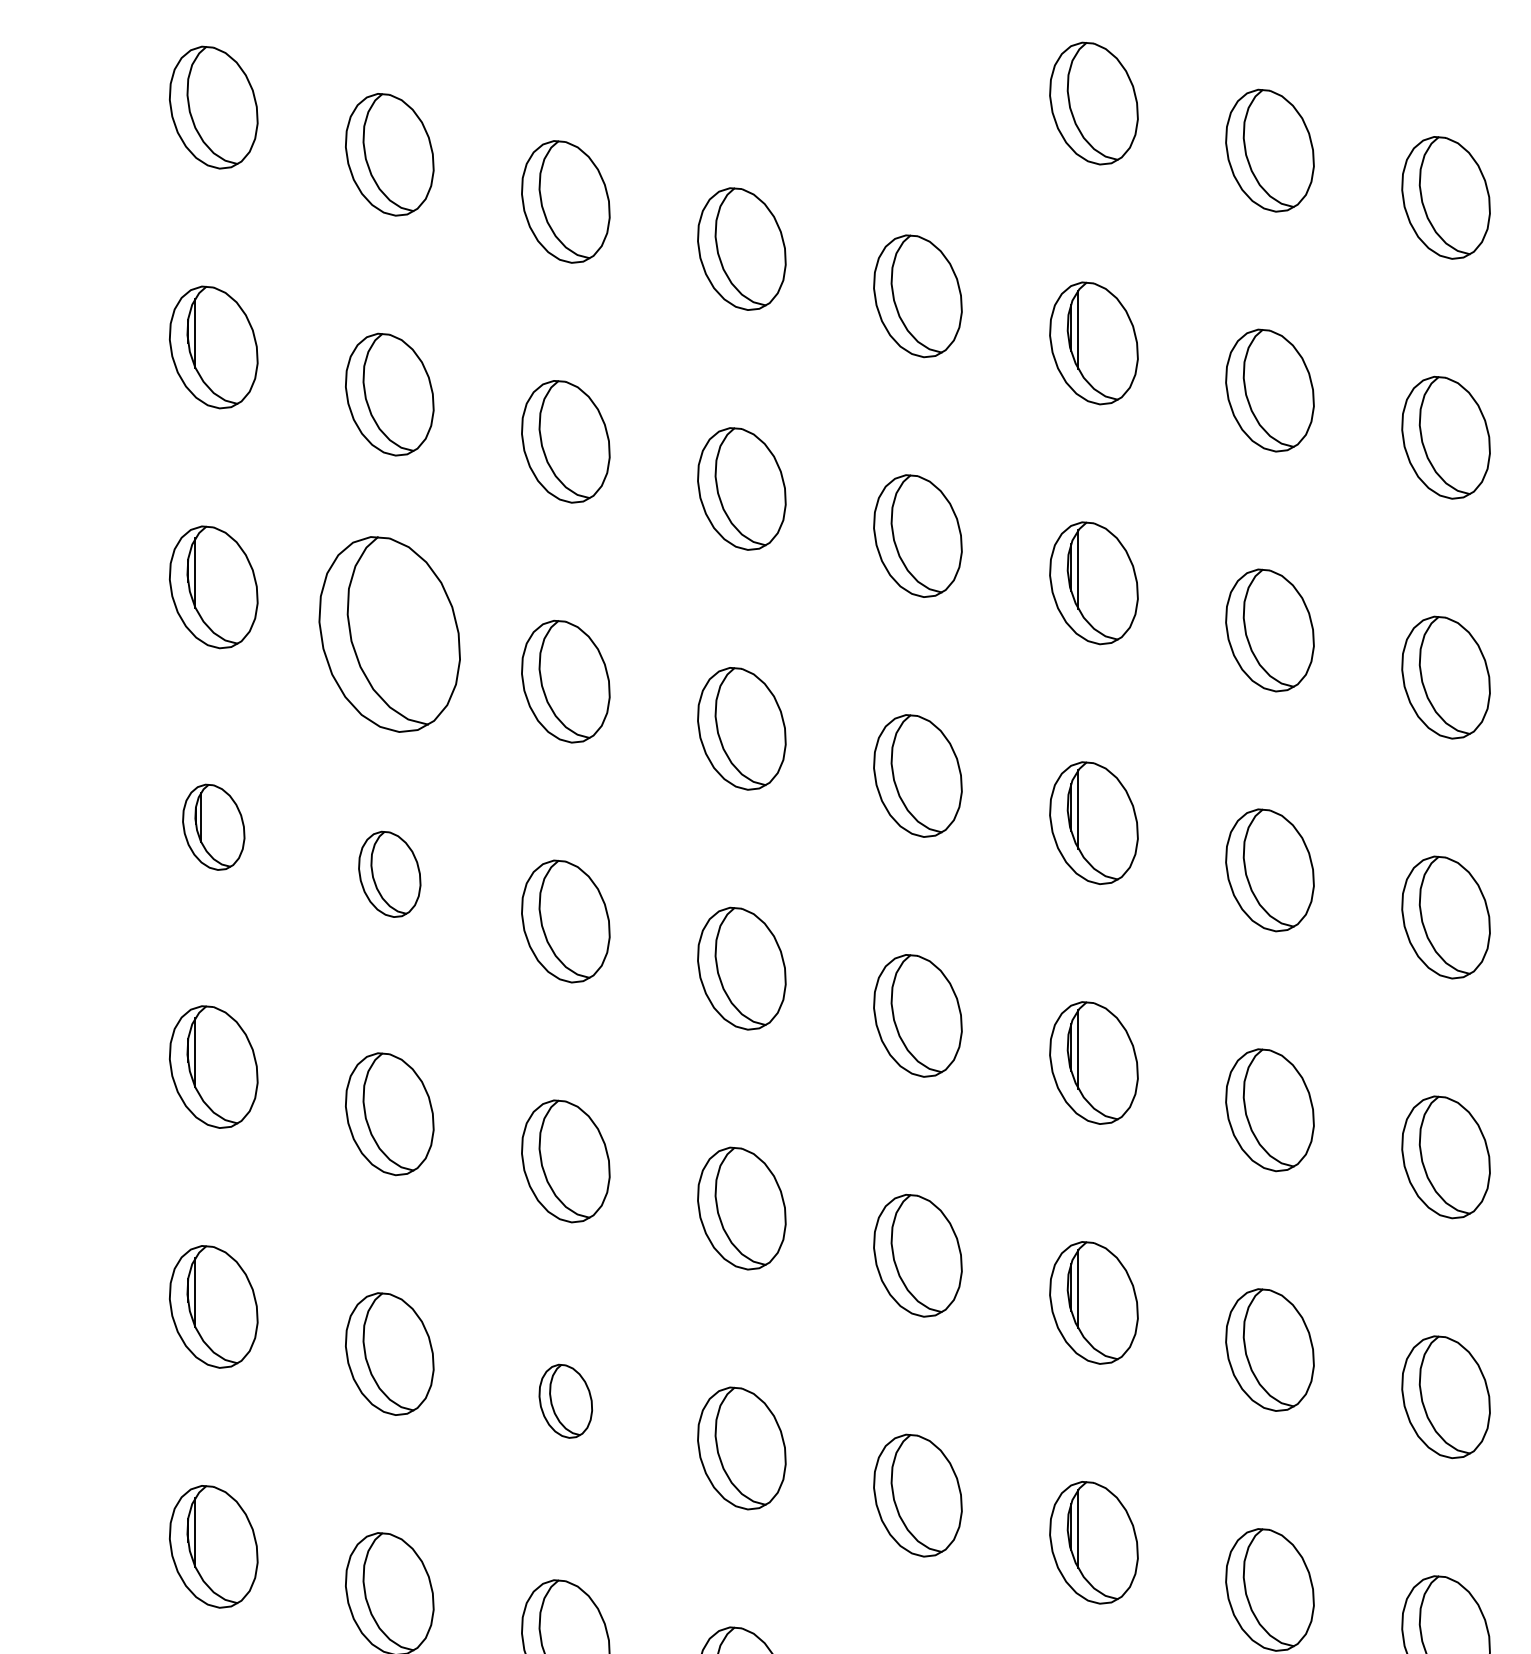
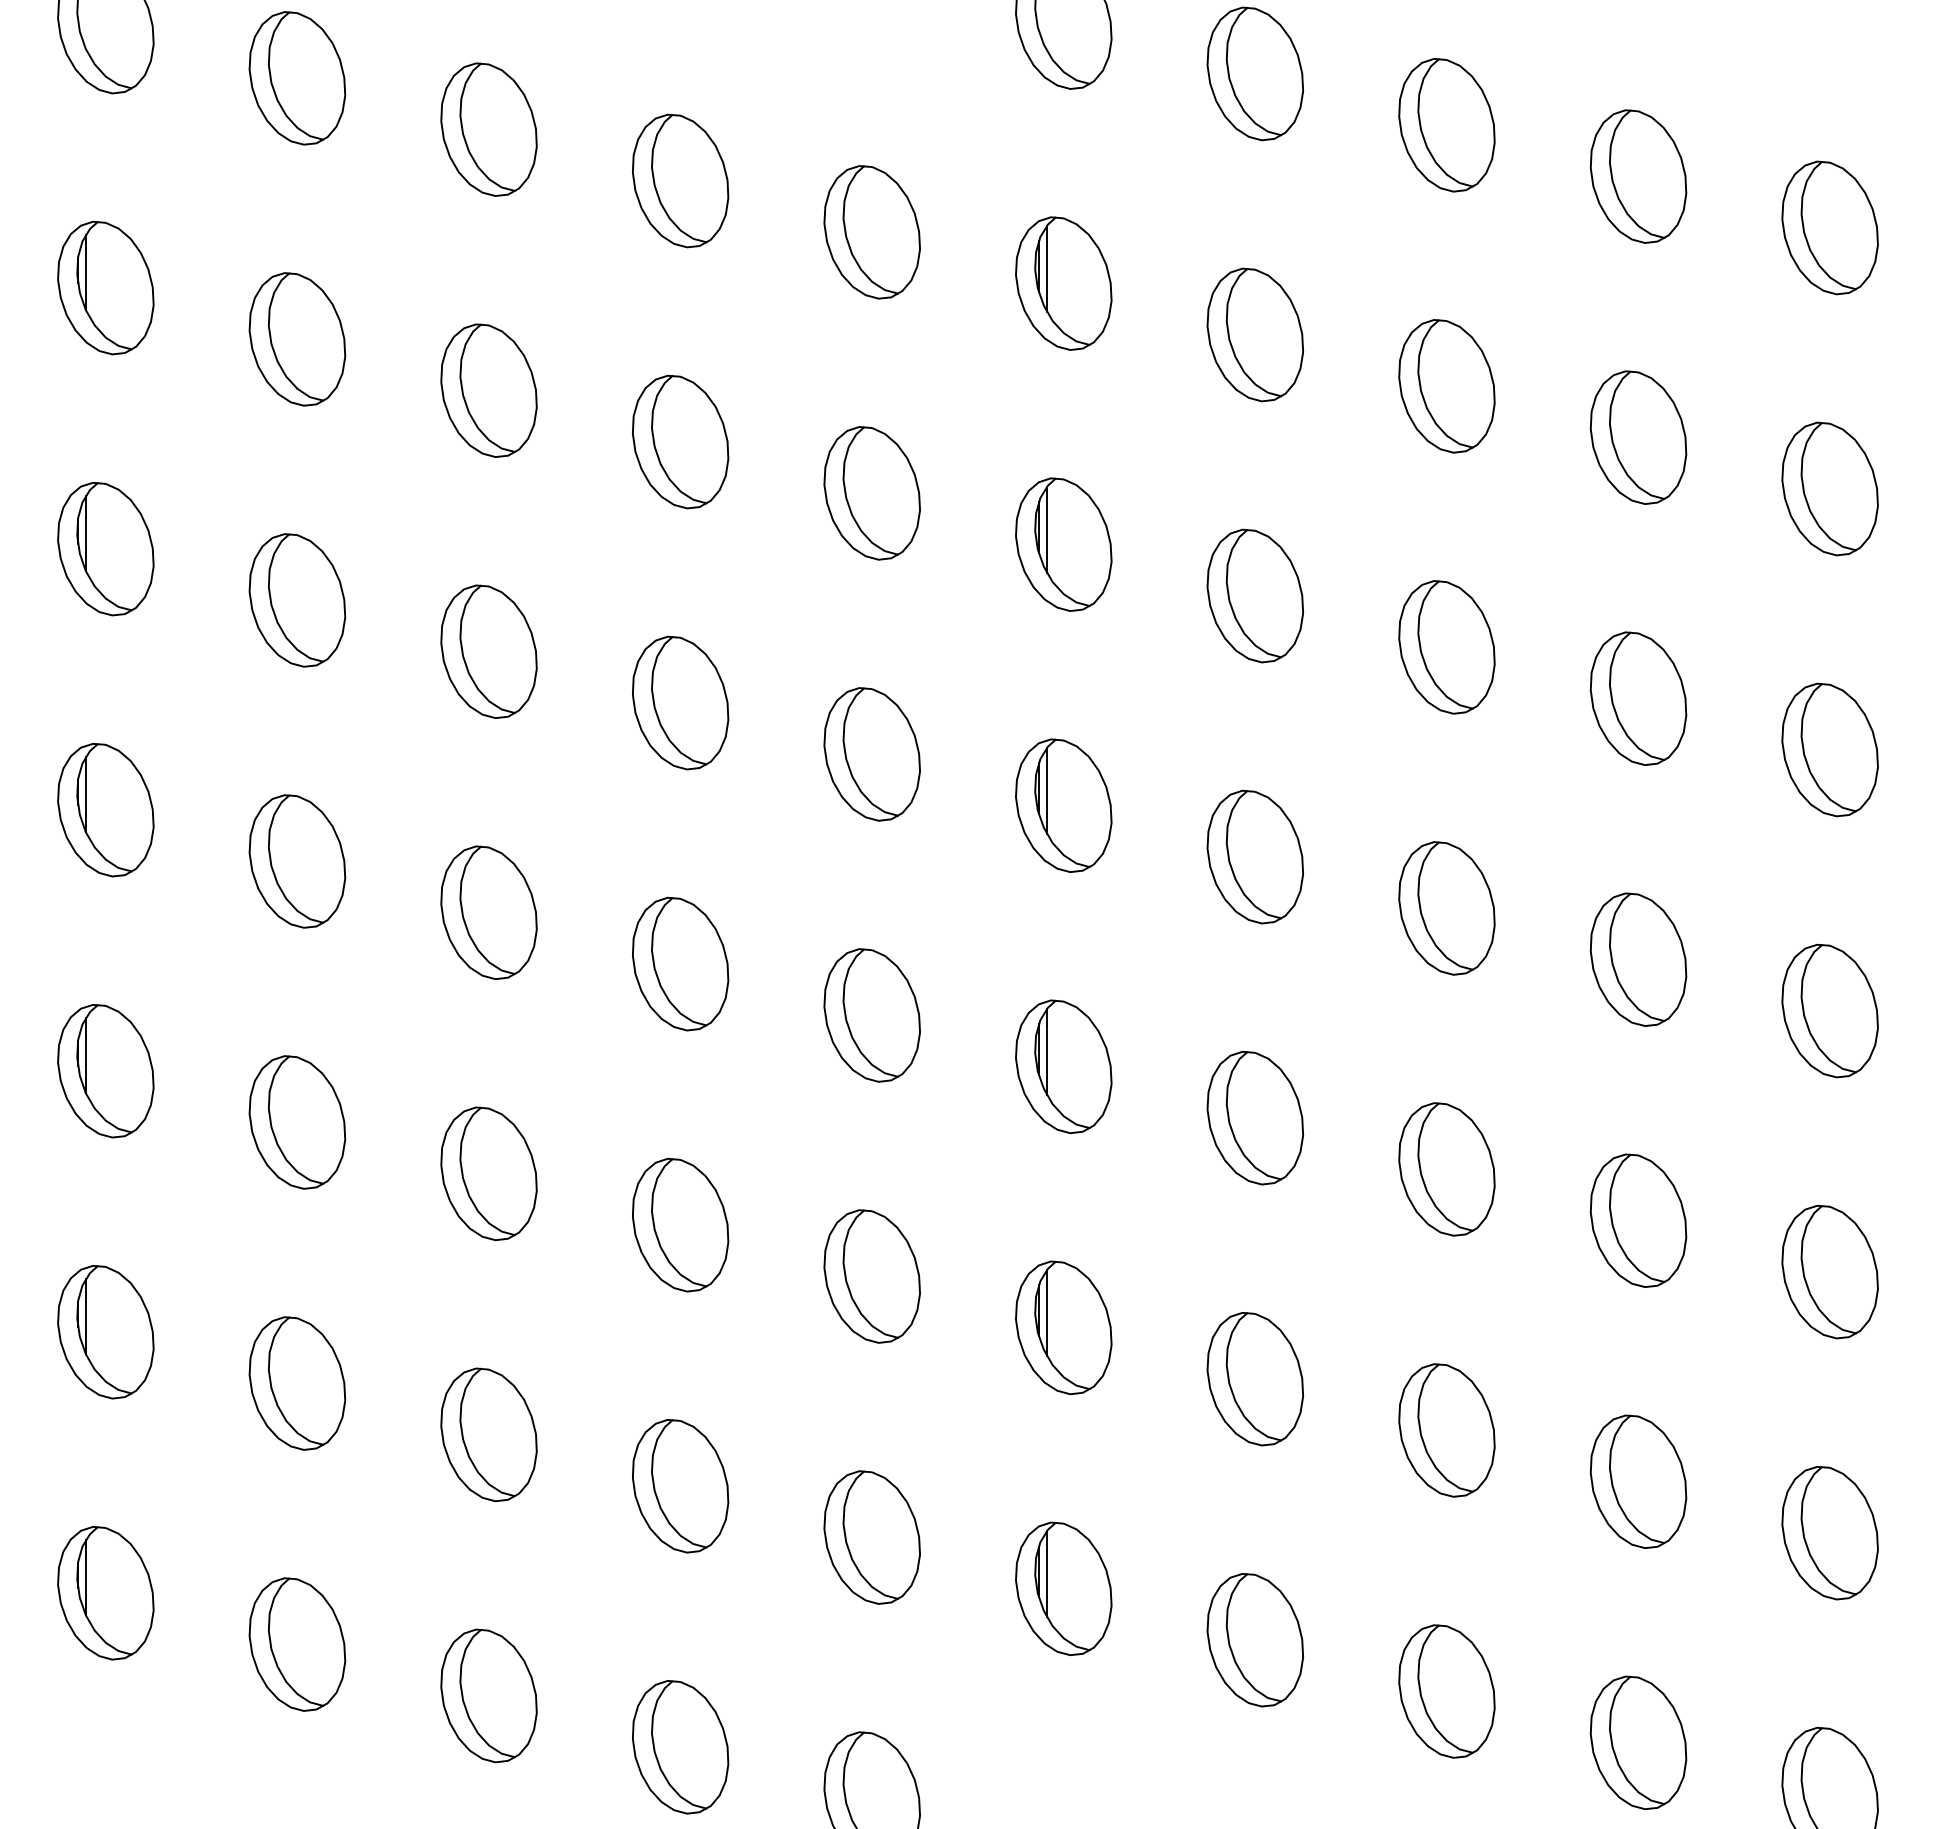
part: (389, 634) -> (297, 600), size x0.62
part: (213, 827) -> (105, 810), size x1.43
part: (389, 874) -> (297, 861), size x1.43
part: (565, 1400) -> (488, 1434), size x1.67

